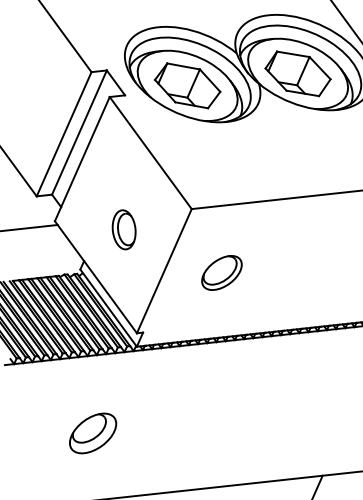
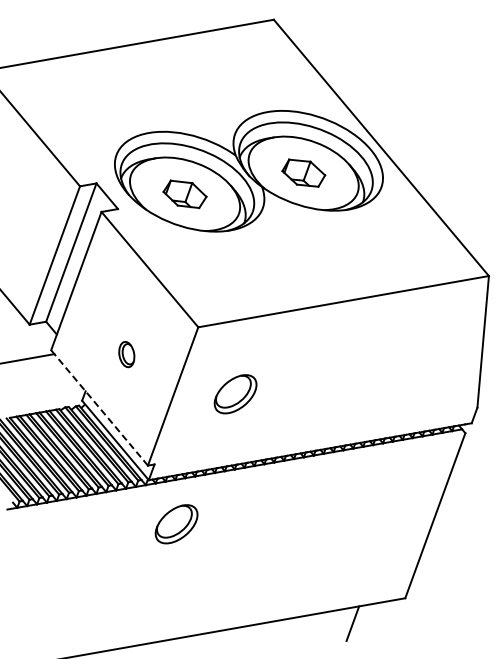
part: (297, 73) -> (303, 172), size x0.6
part: (187, 86) -> (184, 194), size x0.6
part: (123, 229) -> (126, 354), size x0.6
line: (95, 276) -> (99, 407), solid -> dashed
part: (159, 389) -> (176, 524), added
part: (92, 433) -> (107, 577), removed

